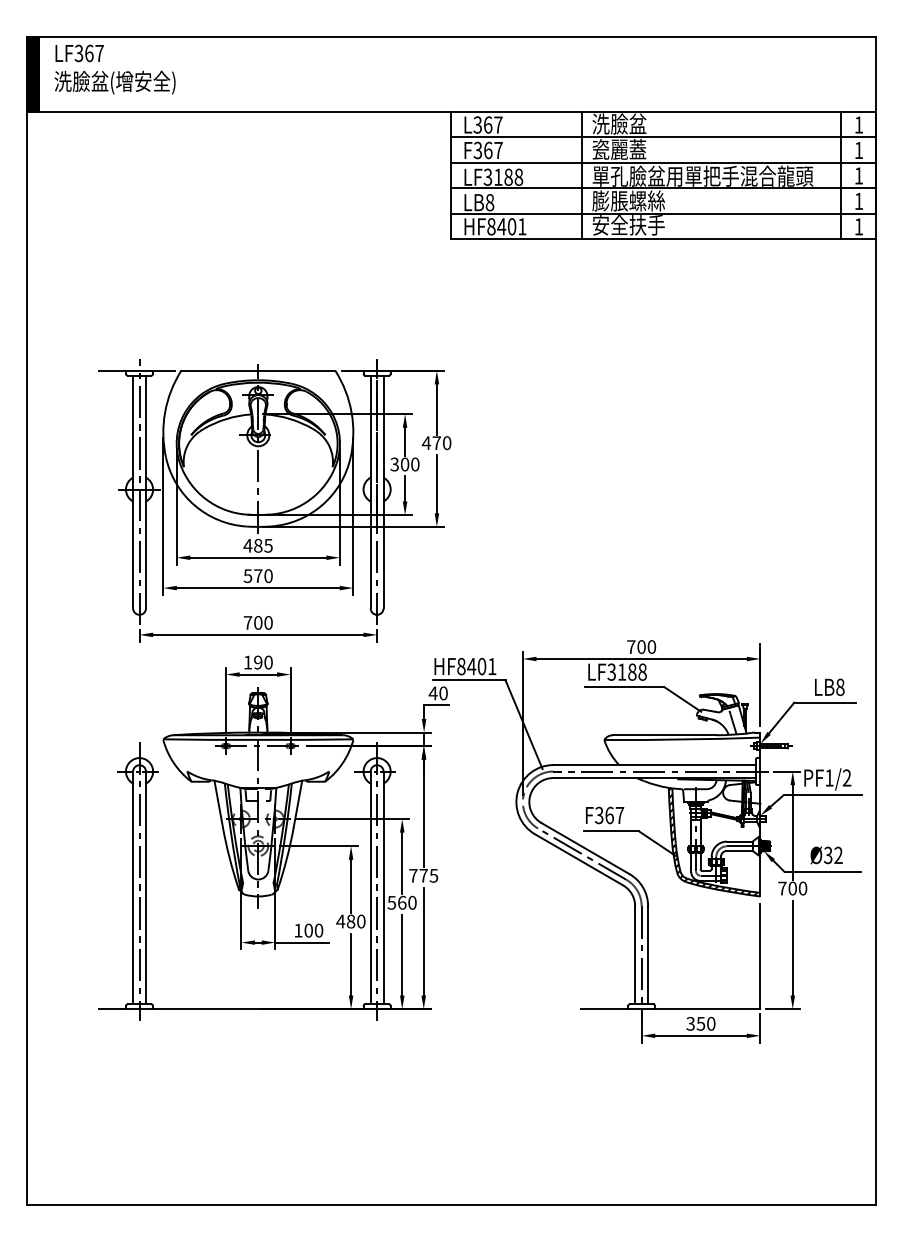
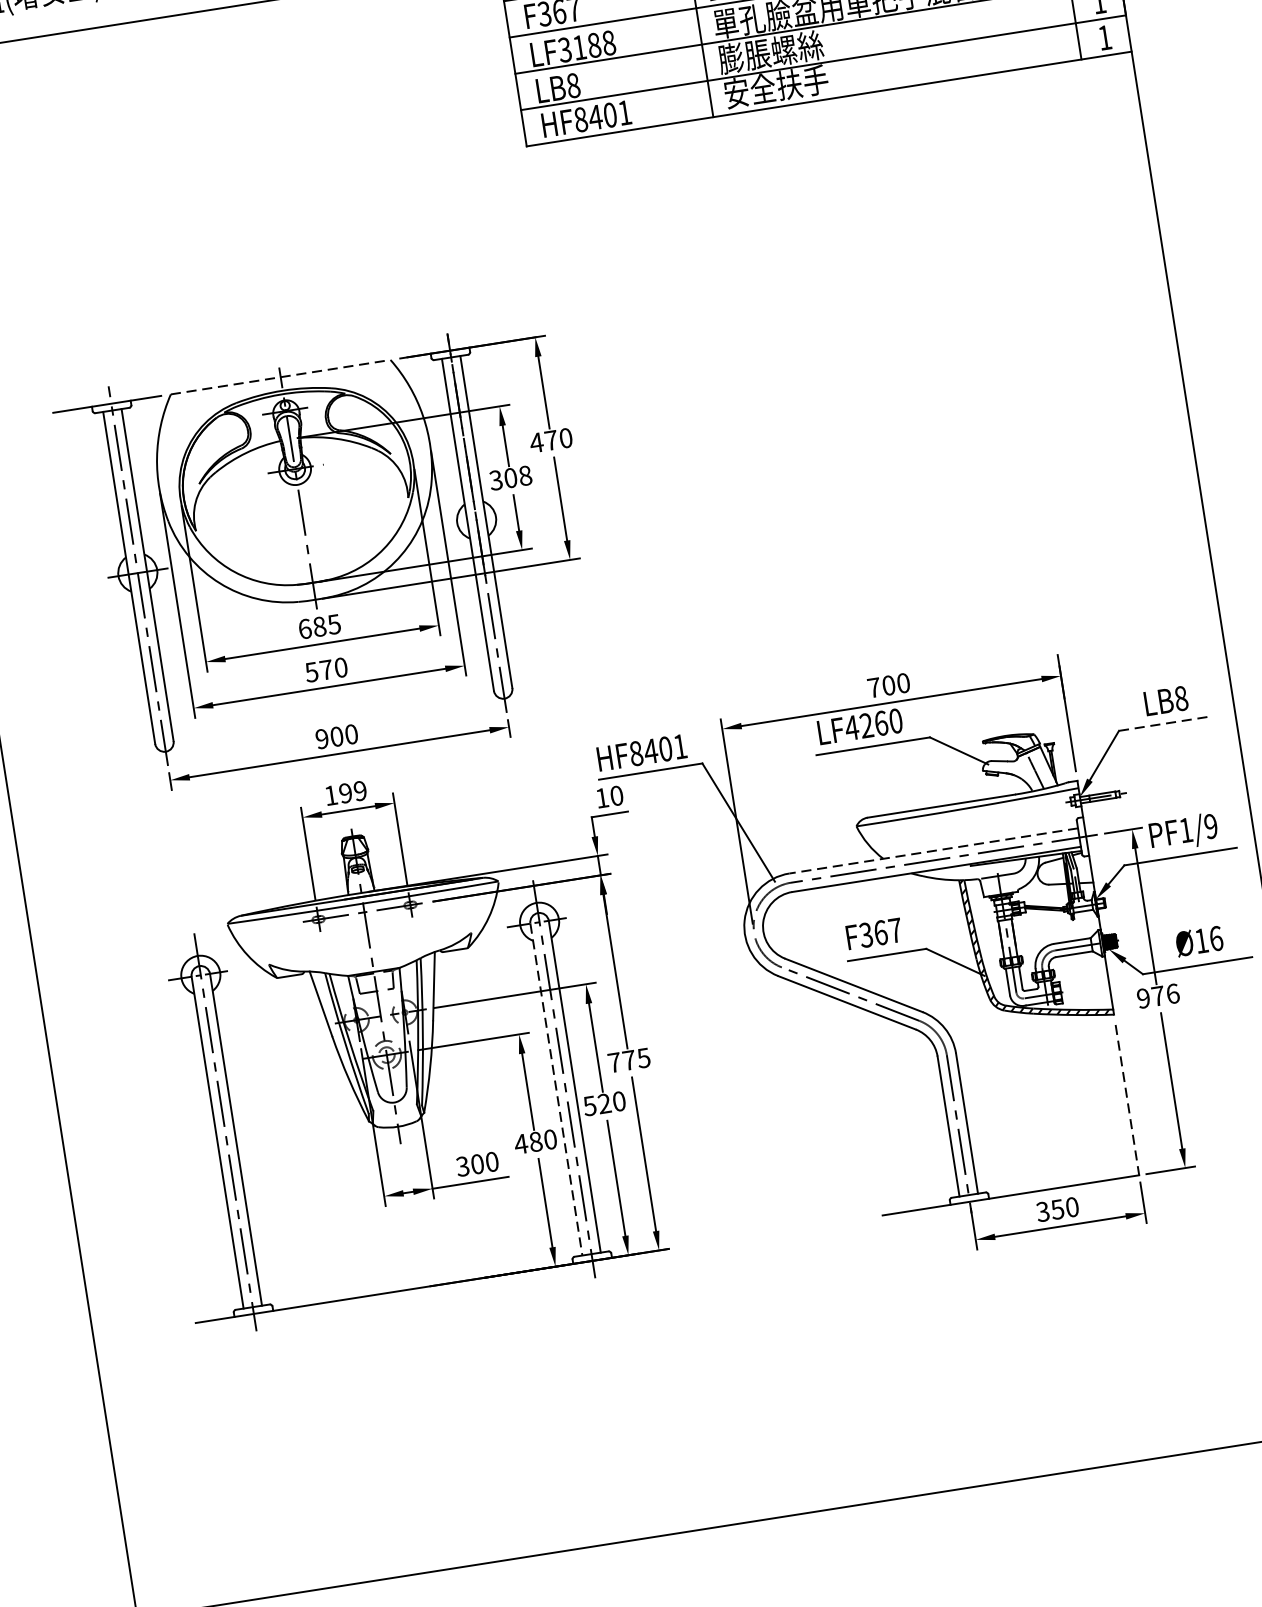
line: (258, 370) -> (280, 376), solid -> dashed
text: (415, 464) -> (525, 475), 300 -> 308
text: (247, 545) -> (304, 628), 485 -> 685
text: (247, 622) -> (321, 738), 700 -> 900
text: (268, 662) -> (360, 790), 190 -> 199
text: (626, 671) -> (872, 723), LF3188 -> LF4260
text: (432, 693) -> (601, 798), 40 -> 10
line: (825, 702) -> (1163, 723), solid -> dashed
line: (654, 765) -> (933, 851), solid -> dashed
text: (846, 777) -> (1210, 825), PF1/2 -> PF1/9
text: (833, 855) -> (1209, 939), Ø32 -> Ø16
line: (370, 888) -> (556, 1090), solid -> dashed
text: (792, 888) -> (1157, 996), 700 -> 976
text: (402, 902) -> (604, 1103), 560 -> 520
text: (298, 930) -> (462, 1166), 100 -> 300
line: (760, 956) -> (1127, 1100), solid -> dashed

